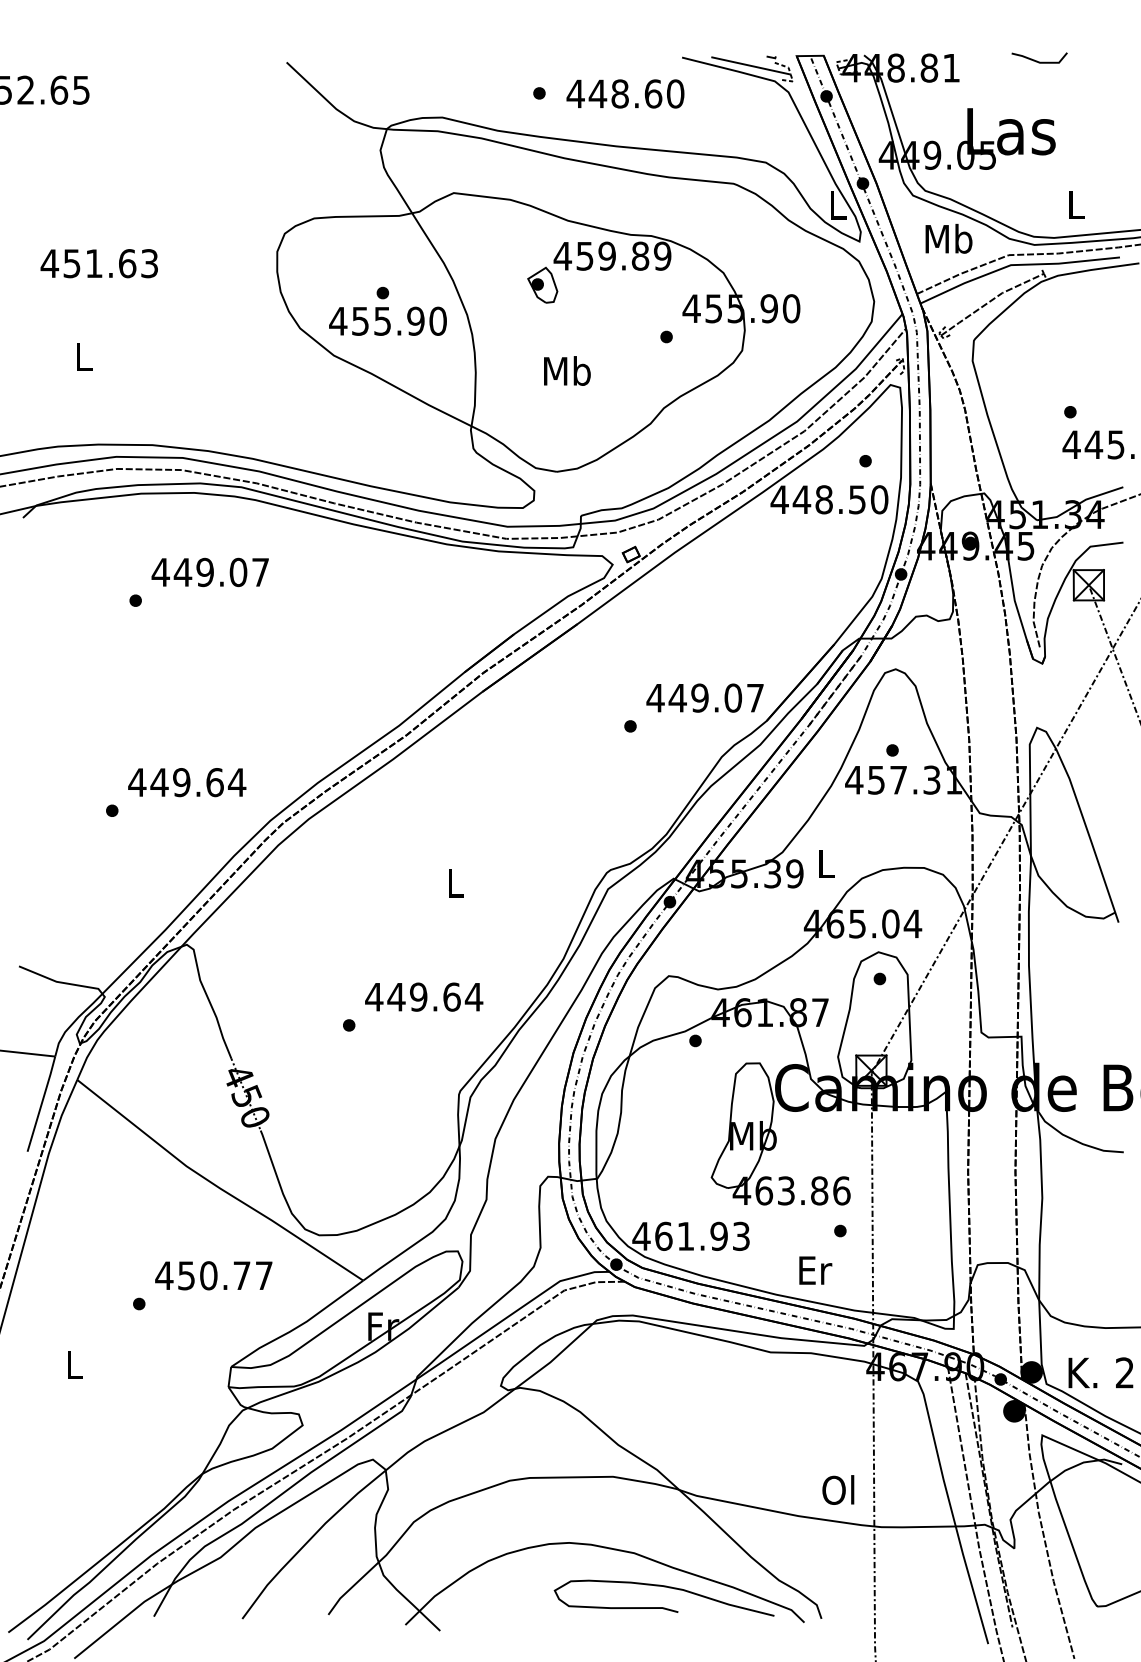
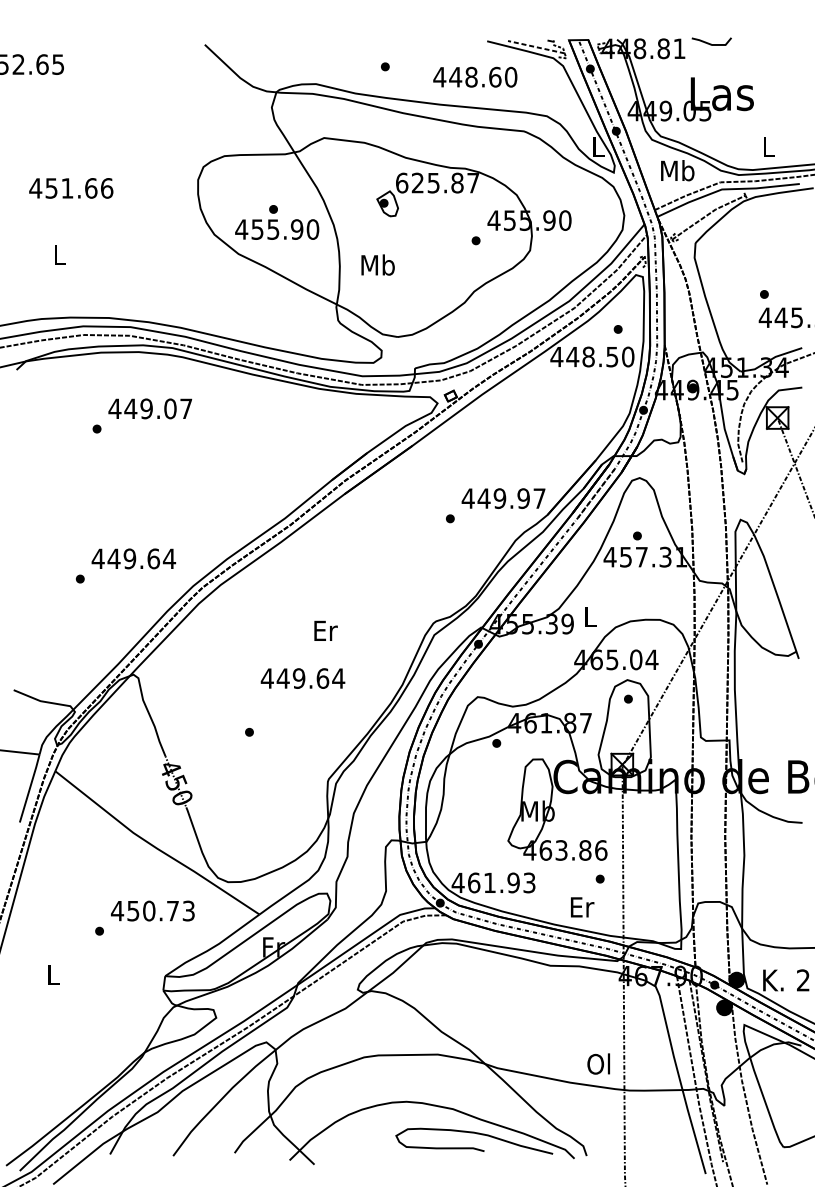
line: (1037, 60) -> (710, 43), moved
line: (751, 65) -> (536, 46), solid -> dashed
text: (625, 93) -> (475, 76), moved
text: (612, 255) -> (437, 182), 459.89 -> 625.87
text: (149, 263) -> (106, 188), 451.63 -> 451.66
text: (567, 370) -> (378, 264), moved
text: (733, 697) -> (523, 498), 449.07 -> 449.97
text: (456, 883) -> (326, 630), L -> Er
text: (424, 996) -> (303, 678), moved
text: (263, 1275) -> (188, 910), 450.77 -> 450.73

